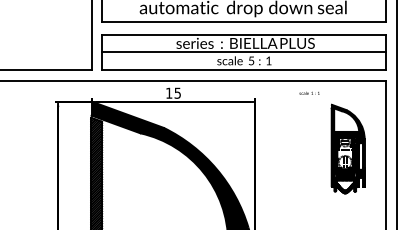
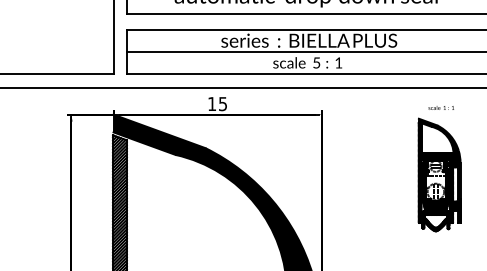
text: (309, 92) -> (441, 106), moved

